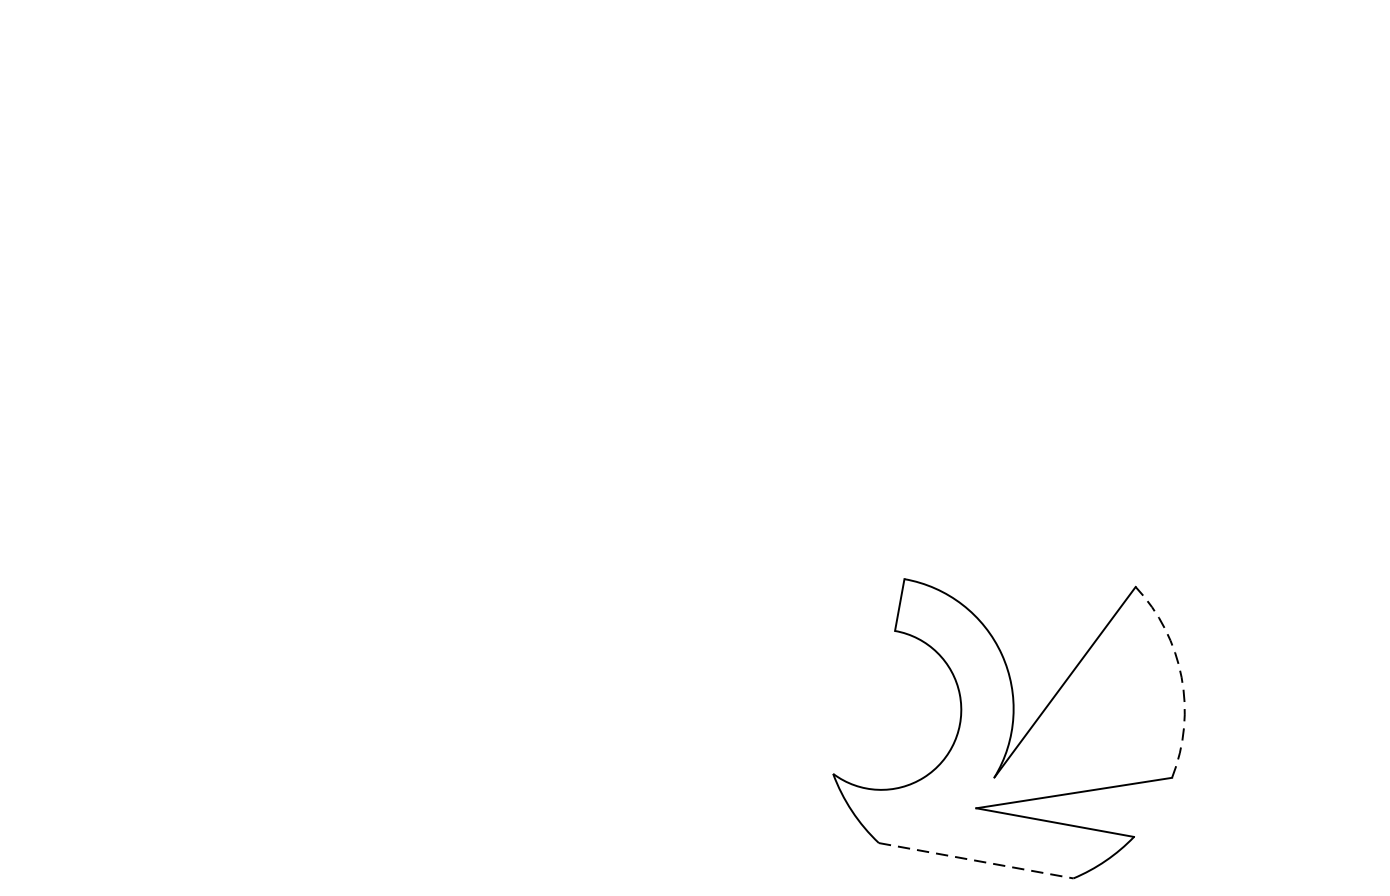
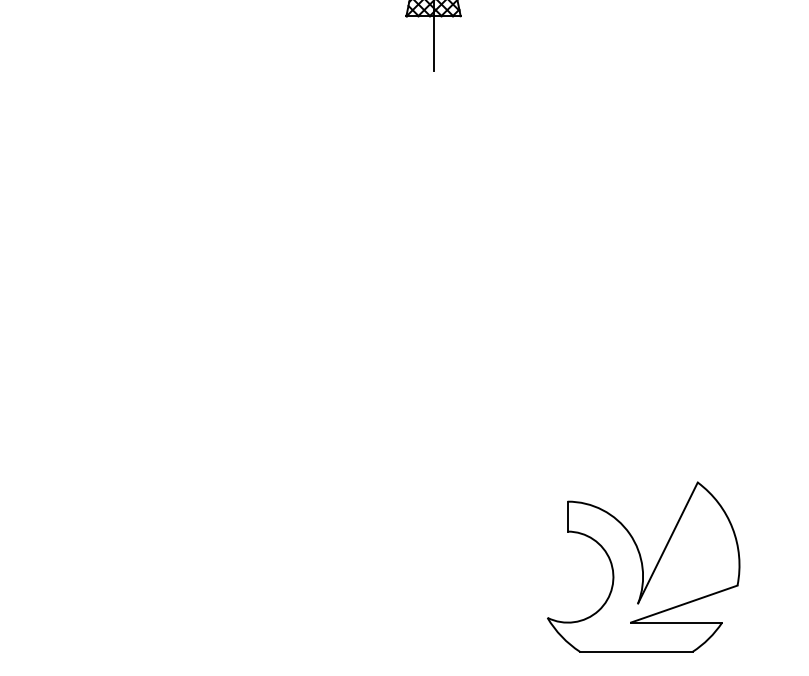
arc: (1181, 677) -> (732, 528), dashed -> solid
line: (976, 860) -> (636, 651), dashed -> solid

